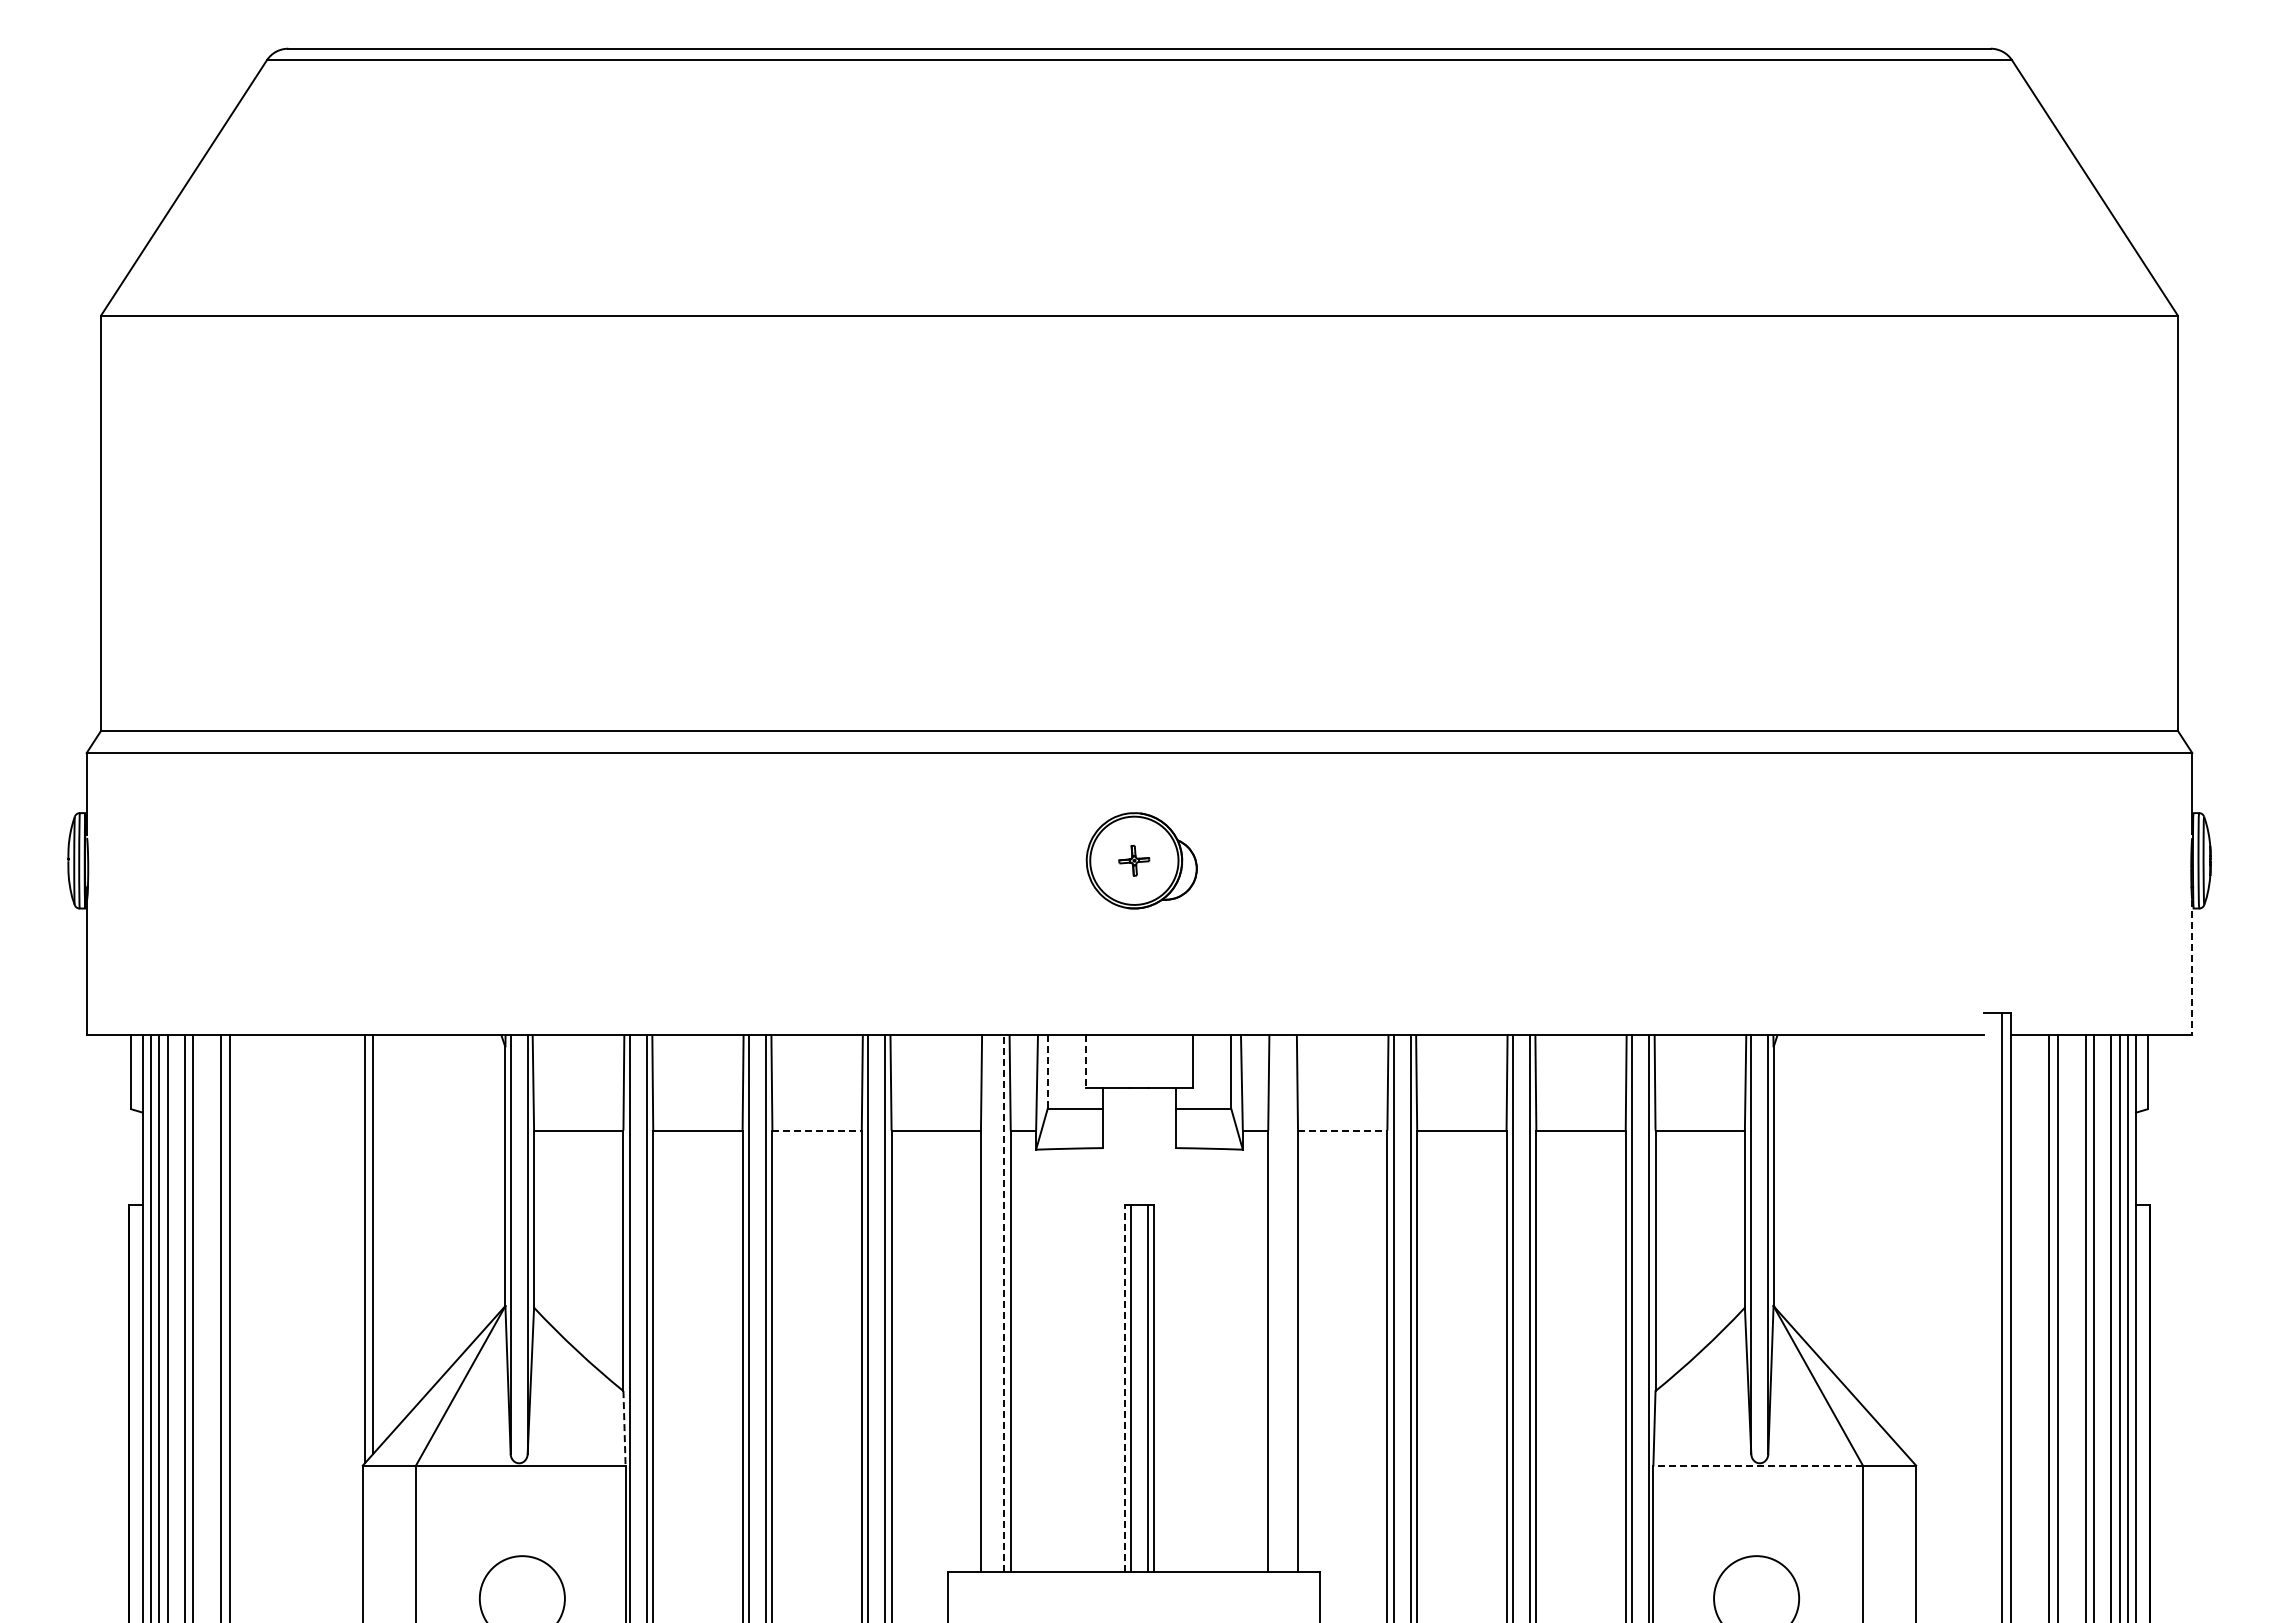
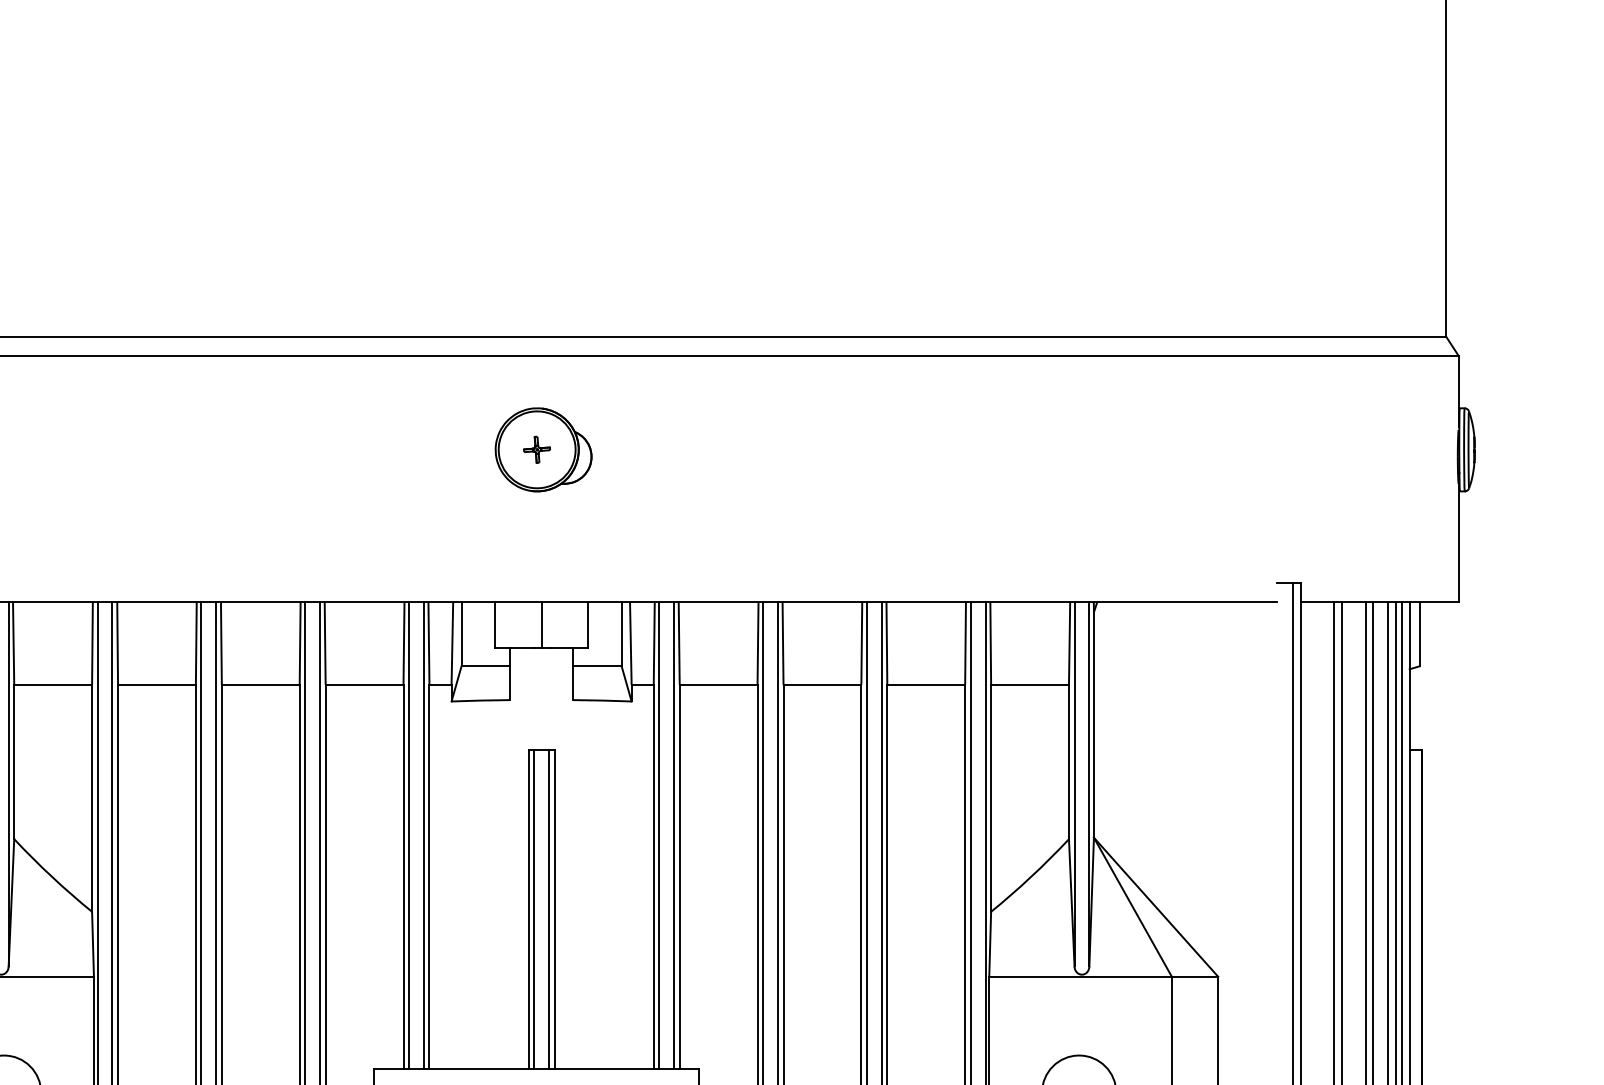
line: (2192, 967) -> (1458, 542), dashed -> solid
line: (1139, 1061) -> (541, 624), added
line: (1086, 1062) -> (495, 625), dashed -> solid
line: (1047, 1072) -> (461, 634), dashed -> solid
line: (817, 1130) -> (261, 684), dashed -> solid
line: (1342, 1130) -> (718, 684), dashed -> solid
line: (1004, 1302) -> (424, 834), dashed -> solid
line: (987, 1303) -> (409, 835), added
line: (1274, 1303) -> (659, 835), added
line: (1291, 1303) -> (674, 835), added
line: (1124, 1387) -> (528, 908), dashed -> solid
line: (624, 1428) -> (93, 944), dashed -> solid
line: (1758, 1465) -> (1080, 976), dashed -> solid

